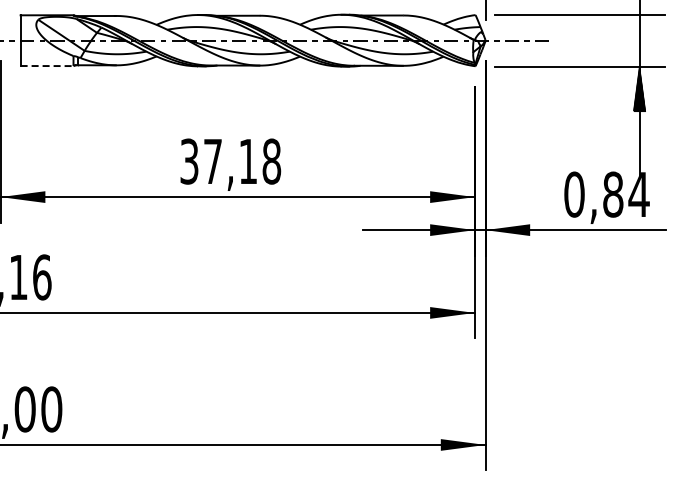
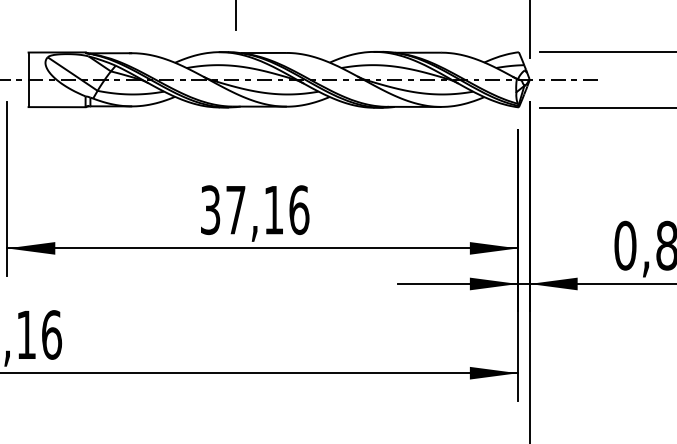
line: (47, 66) -> (57, 107), dashed -> solid
text: (271, 161) -> (298, 210), 37,18 -> 37,16

